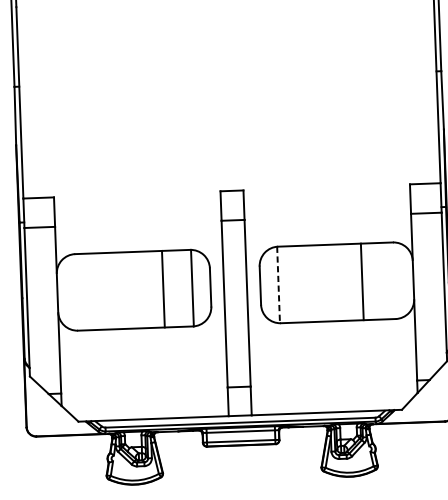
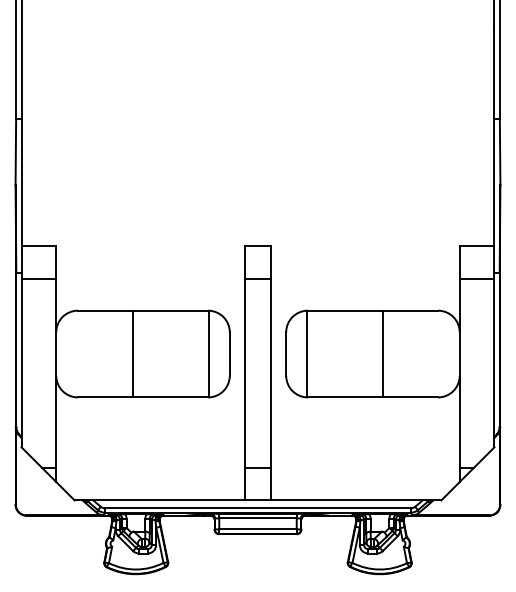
line: (362, 281) -> (382, 353), moved
line: (278, 285) -> (306, 354), dashed -> solid
line: (163, 288) -> (133, 353), moved

